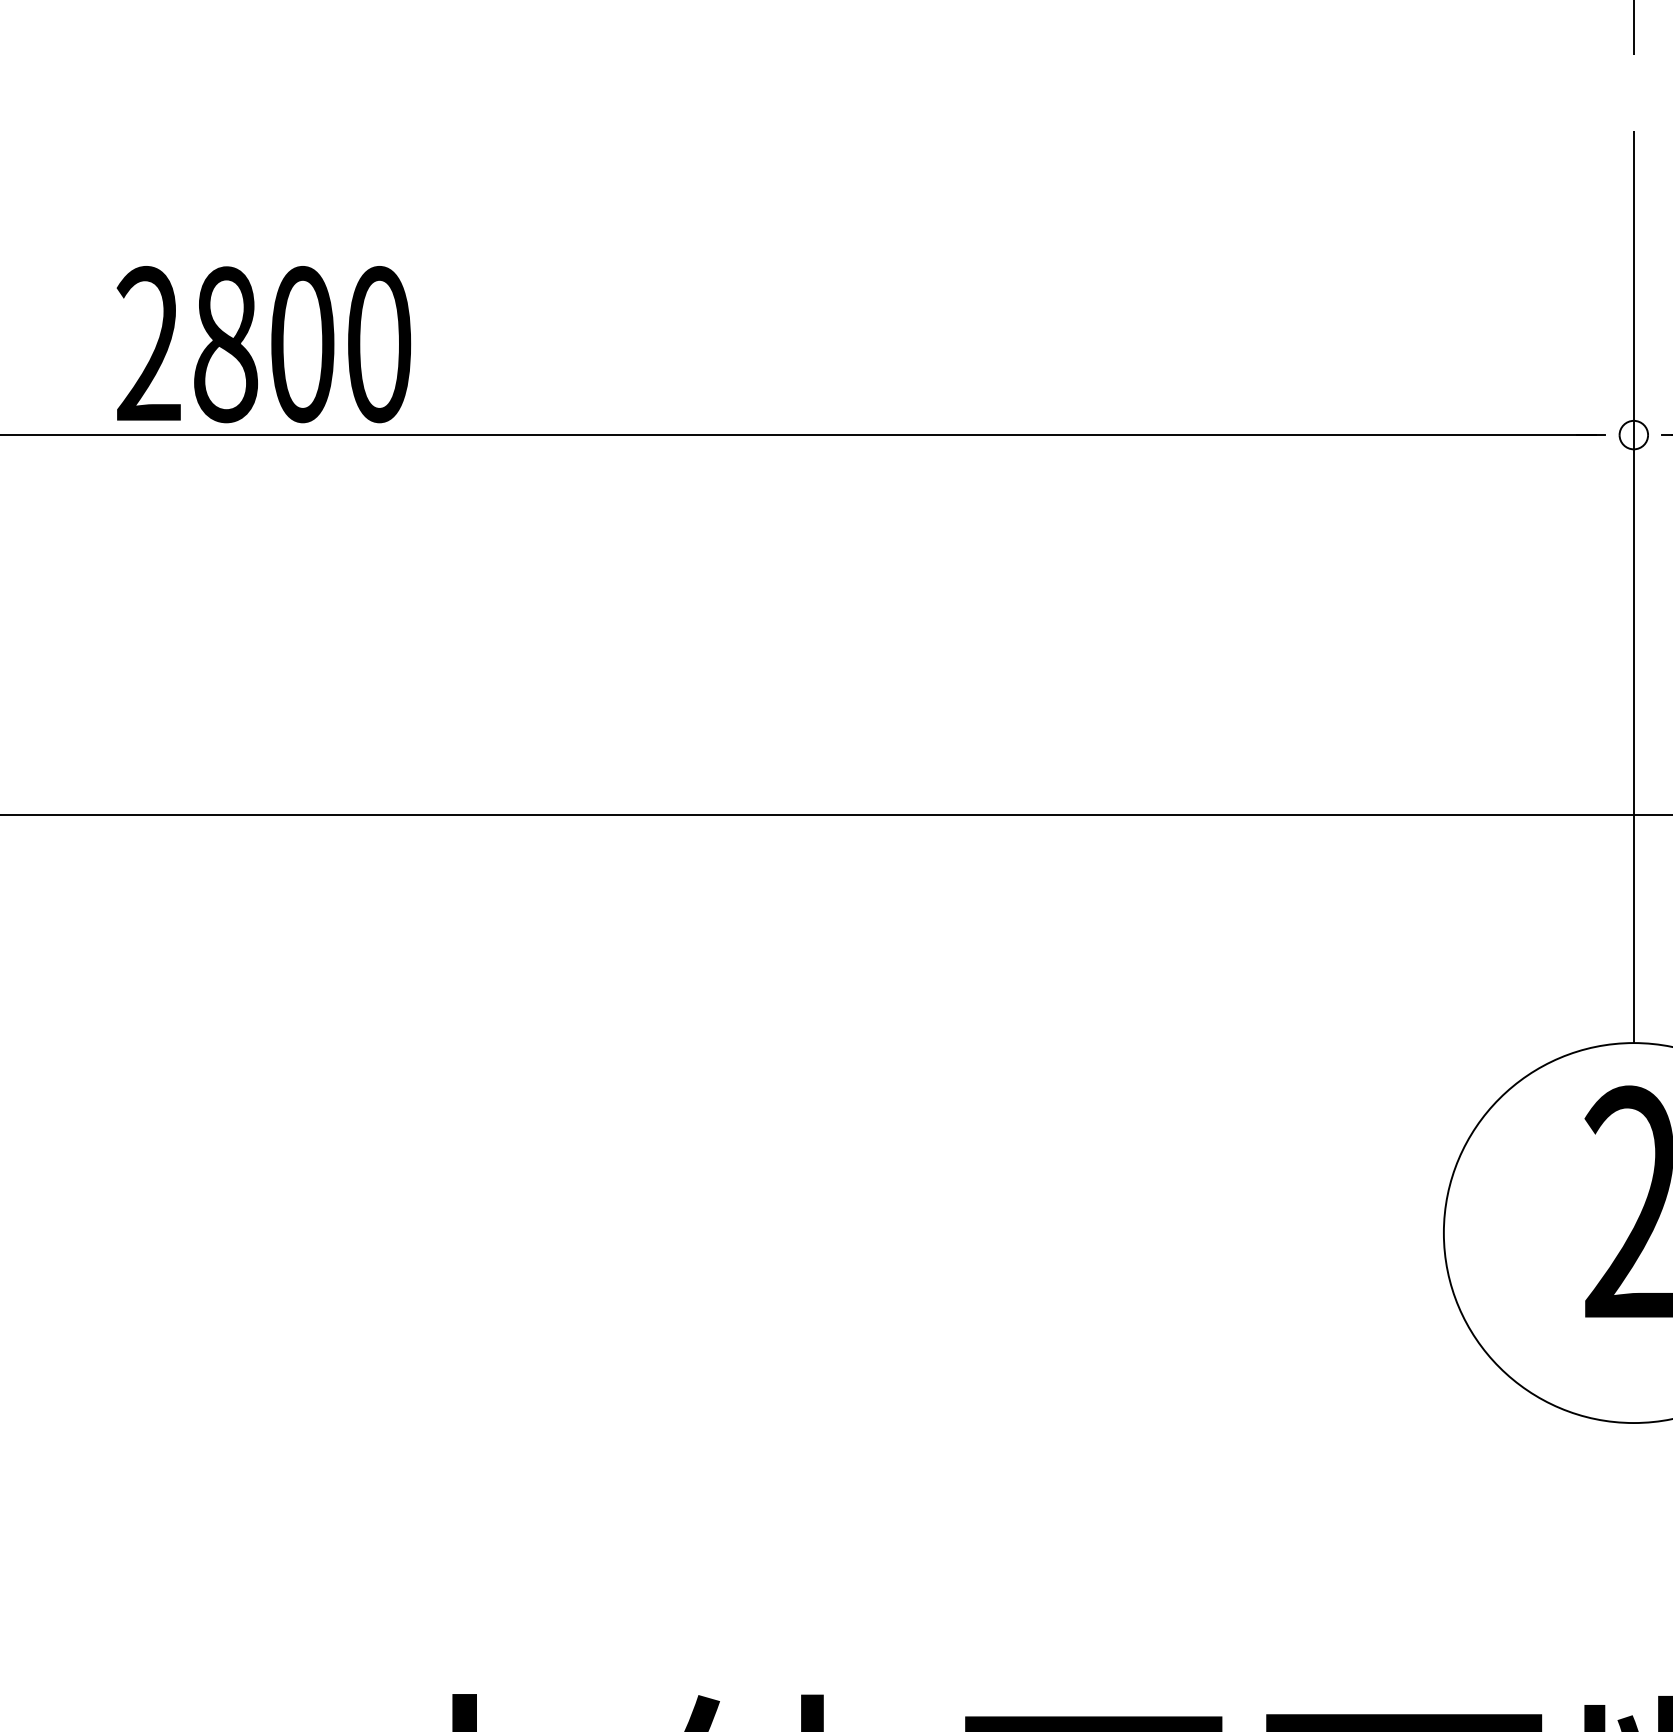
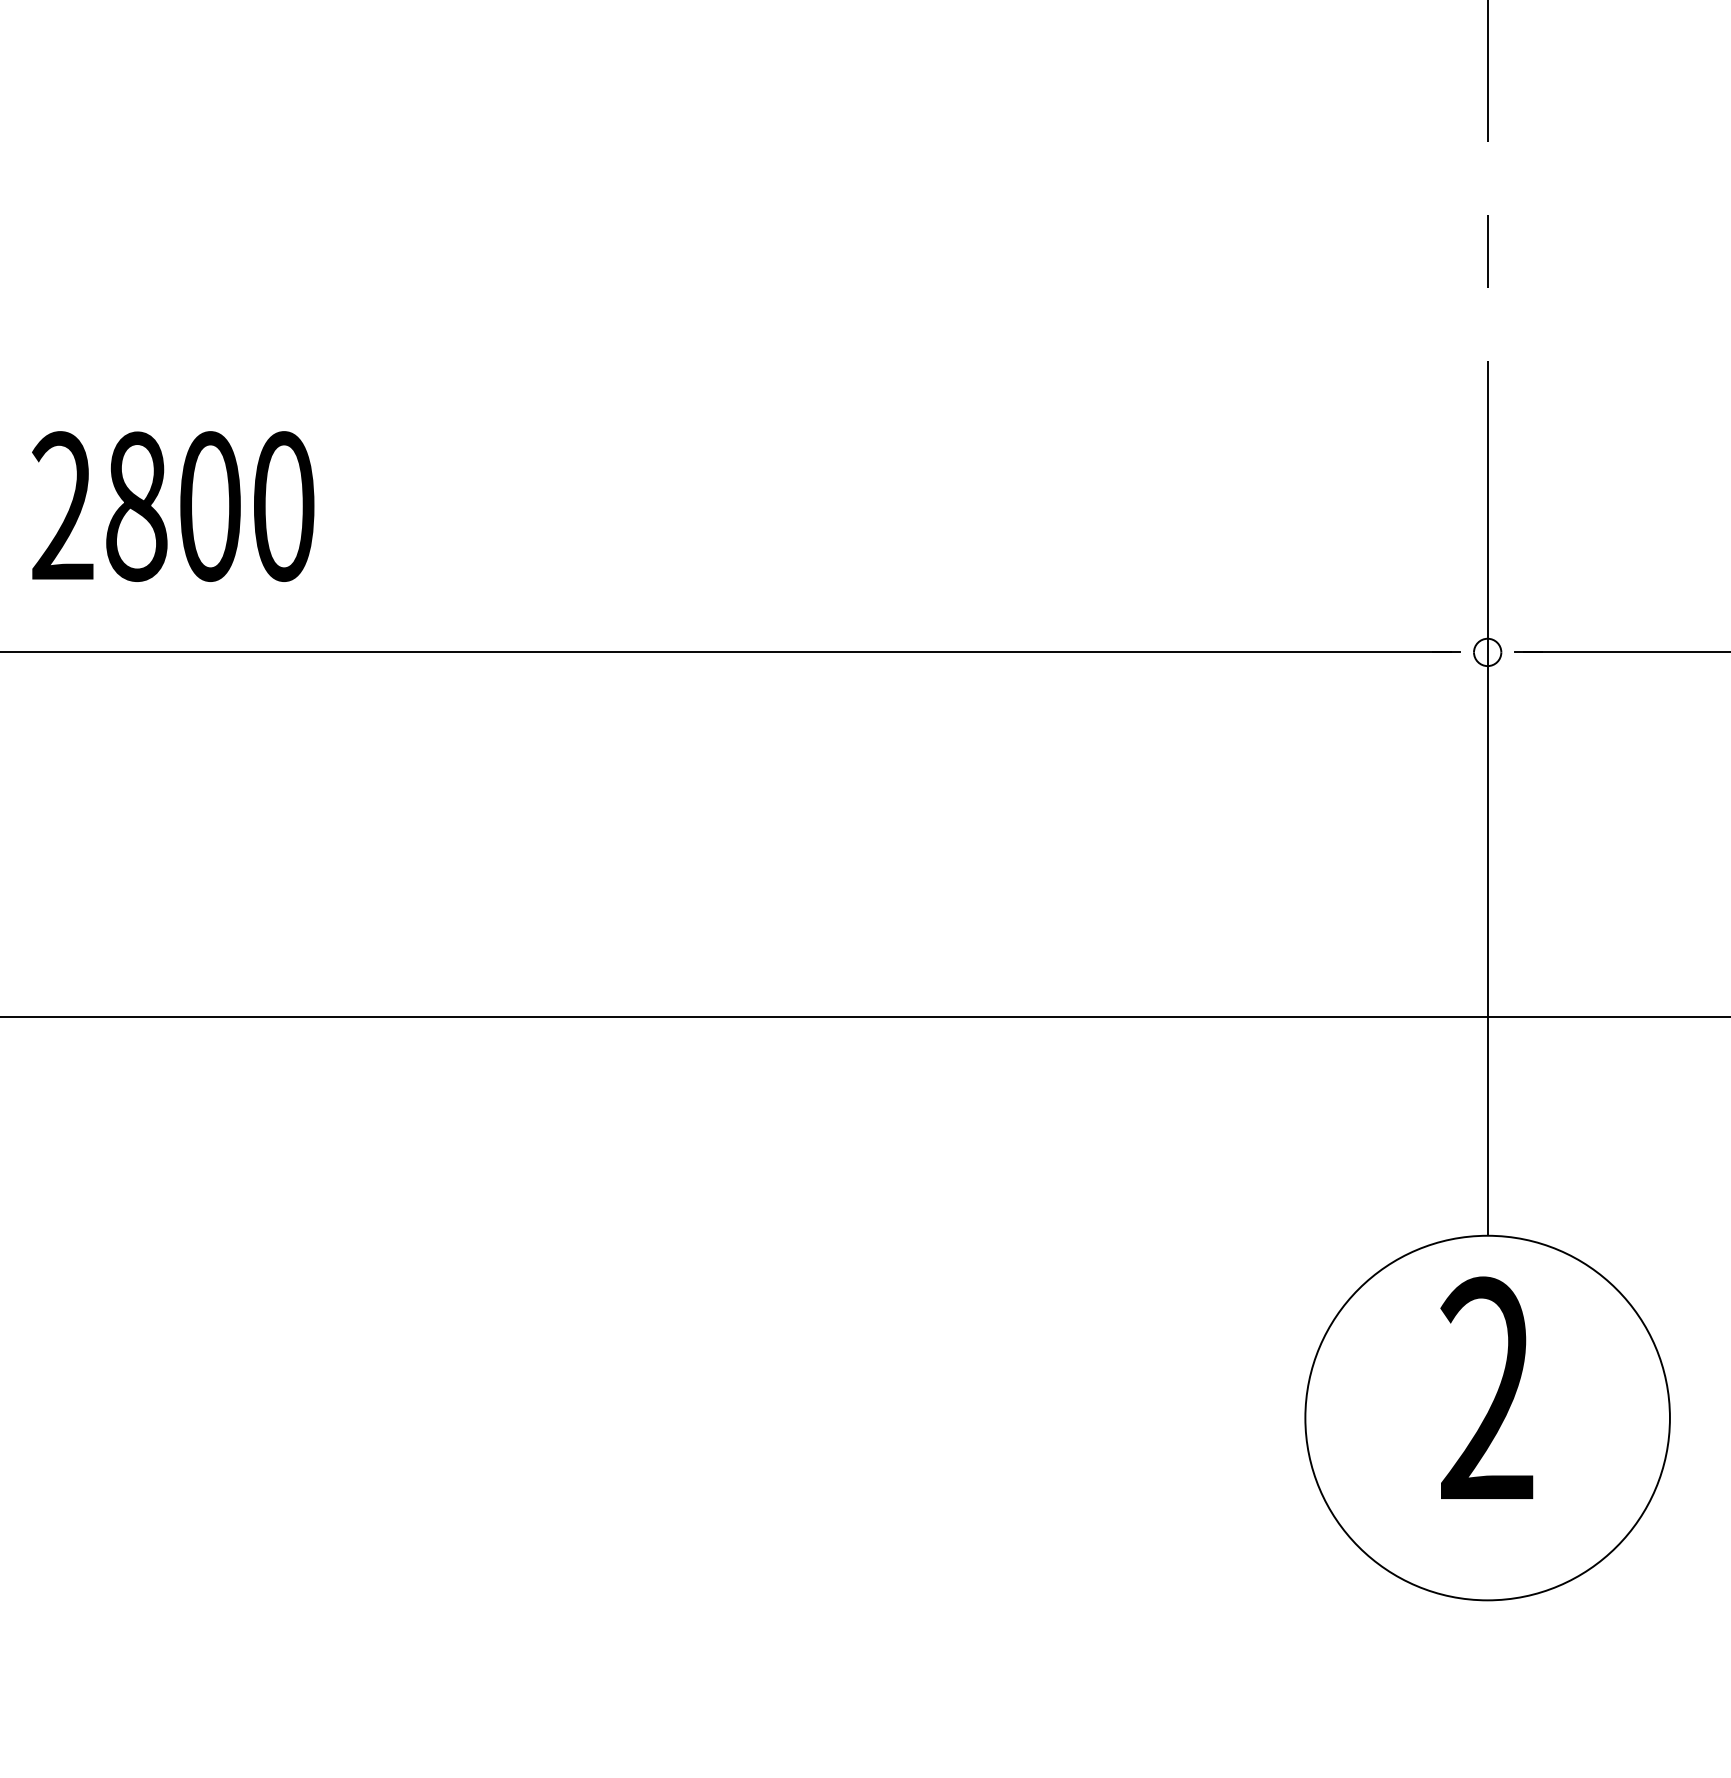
text: (264, 344) -> (173, 506), moved

